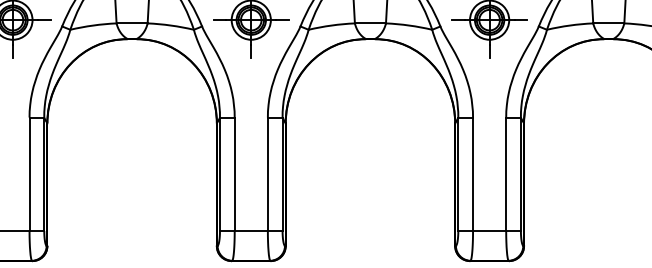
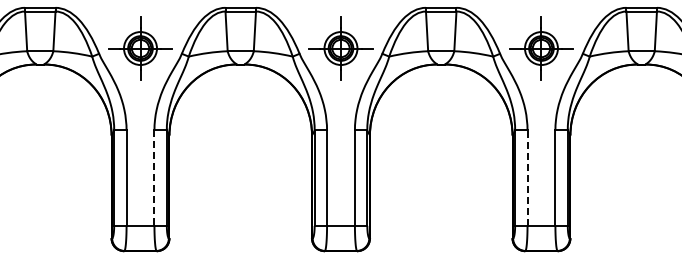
line: (29, 174) -> (154, 178), solid -> dashed
line: (473, 174) -> (527, 178), solid -> dashed

